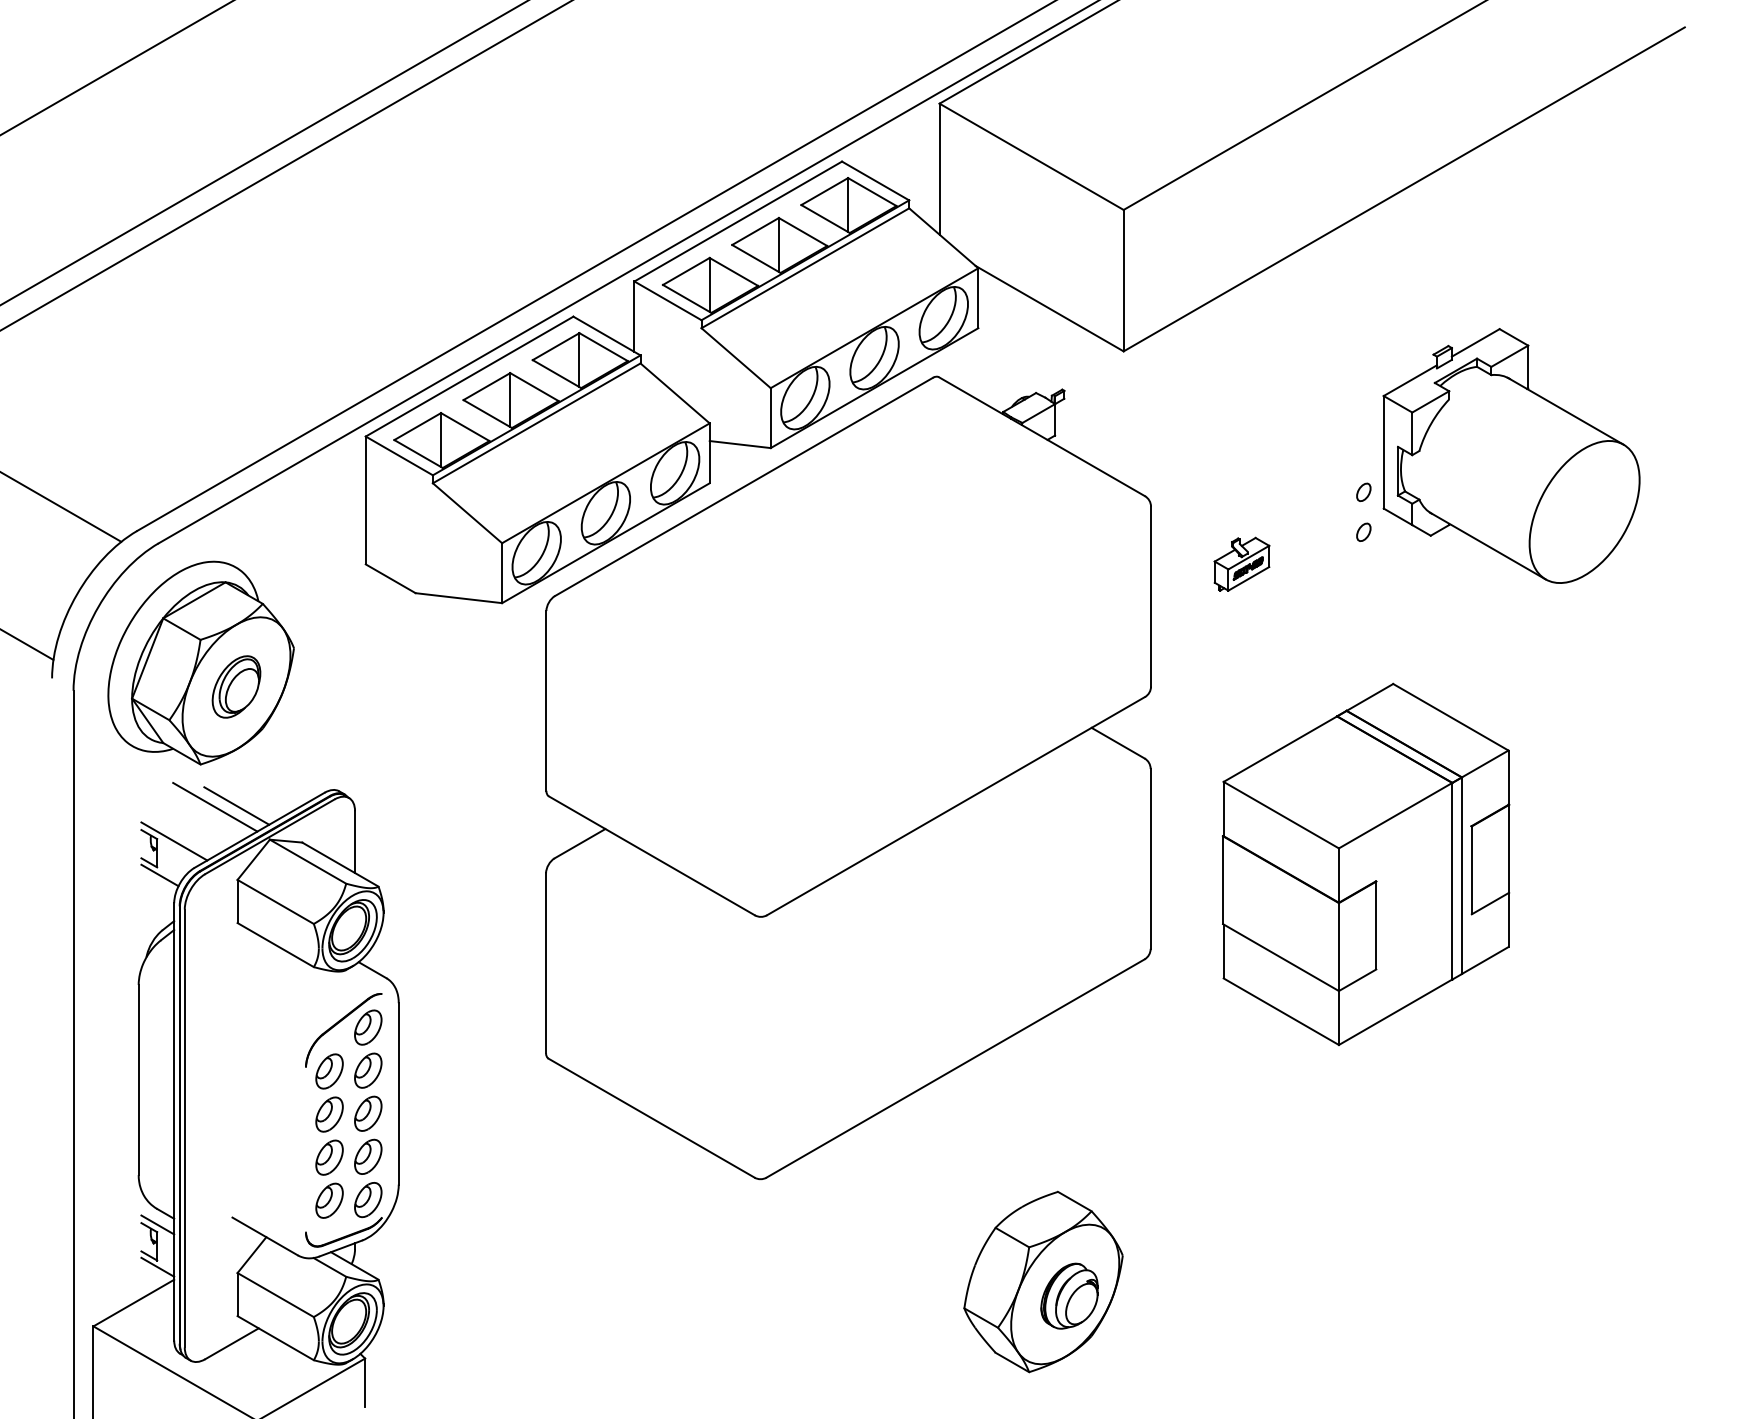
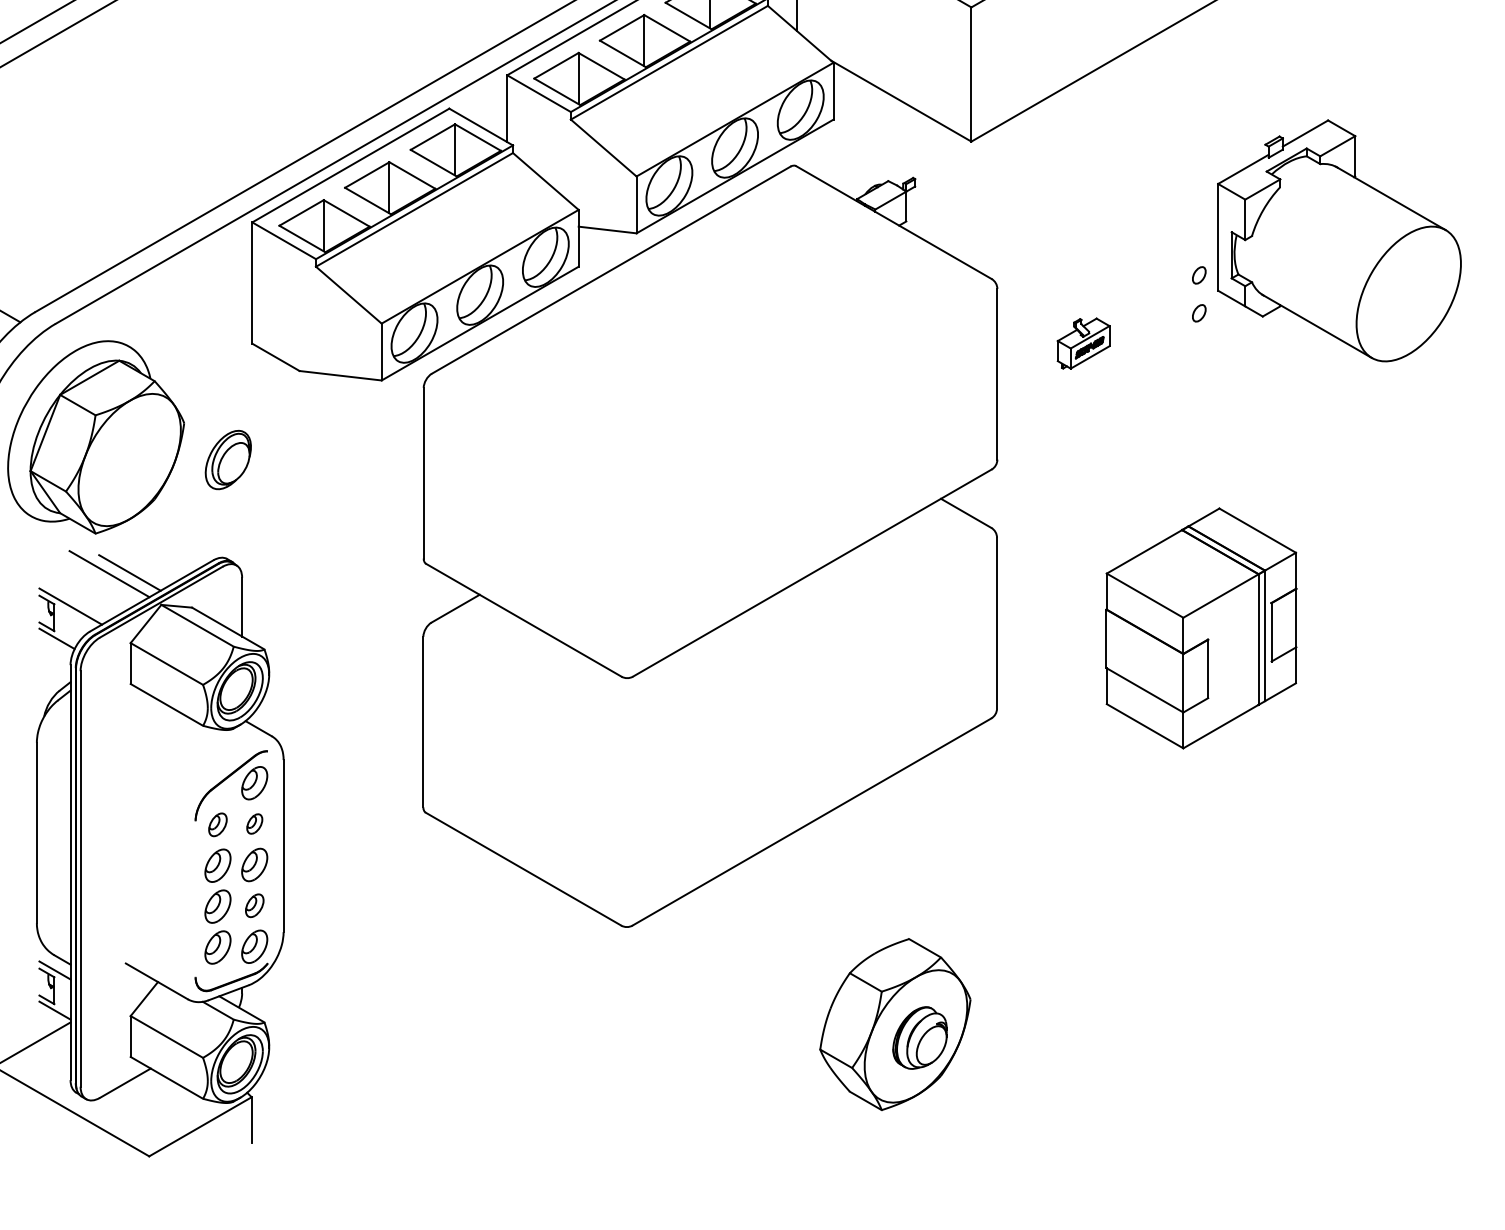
part: (236, 686) -> (228, 459), moved
part: (1365, 864) -> (1200, 628), size x0.7
part: (368, 1070) -> (254, 823), size x0.6
part: (329, 1071) -> (217, 824), size x0.7
part: (368, 1156) -> (254, 905), size x0.7

